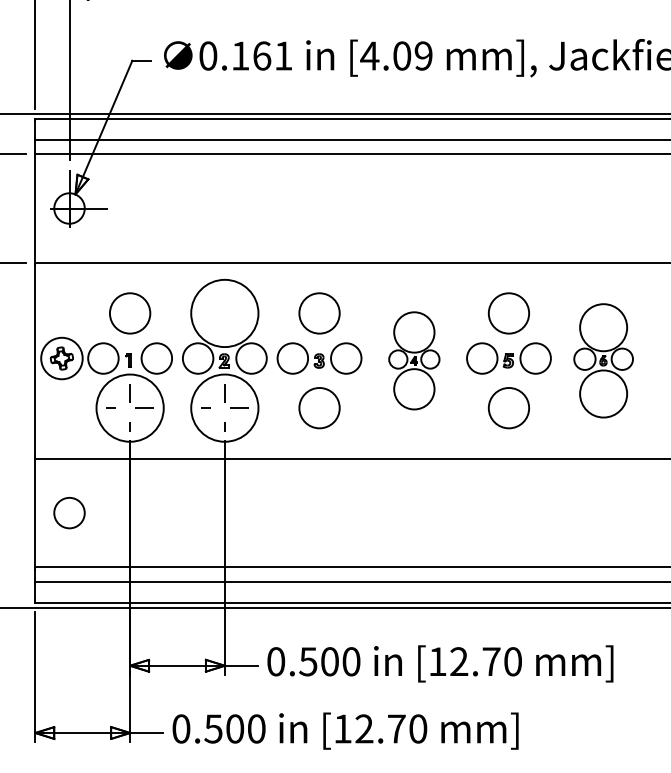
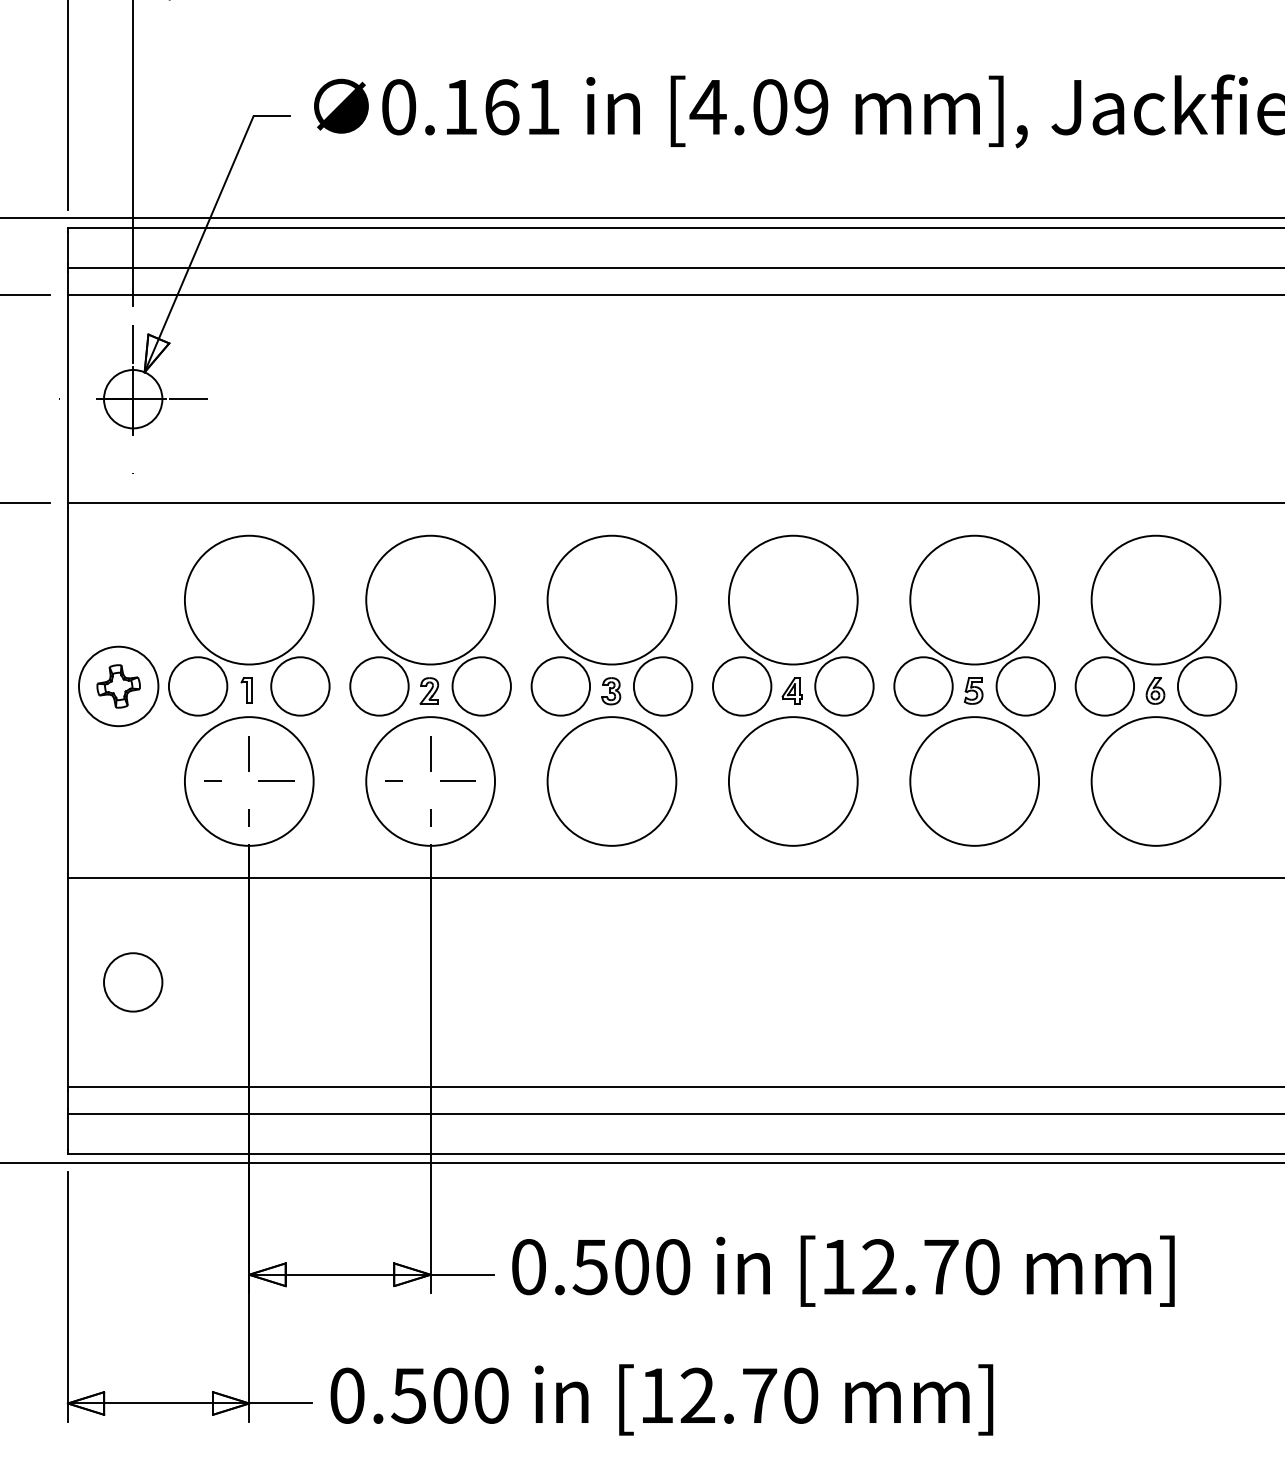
circle: (129, 313) -> (248, 600), size x1.67
circle: (319, 313) -> (611, 600), size x1.67
circle: (508, 313) -> (973, 600), size x1.67
part: (414, 360) -> (793, 690), size x1.67
part: (603, 360) -> (1155, 690), size x1.43
circle: (319, 407) -> (611, 780), size x1.67
circle: (508, 407) -> (973, 780), size x1.67

